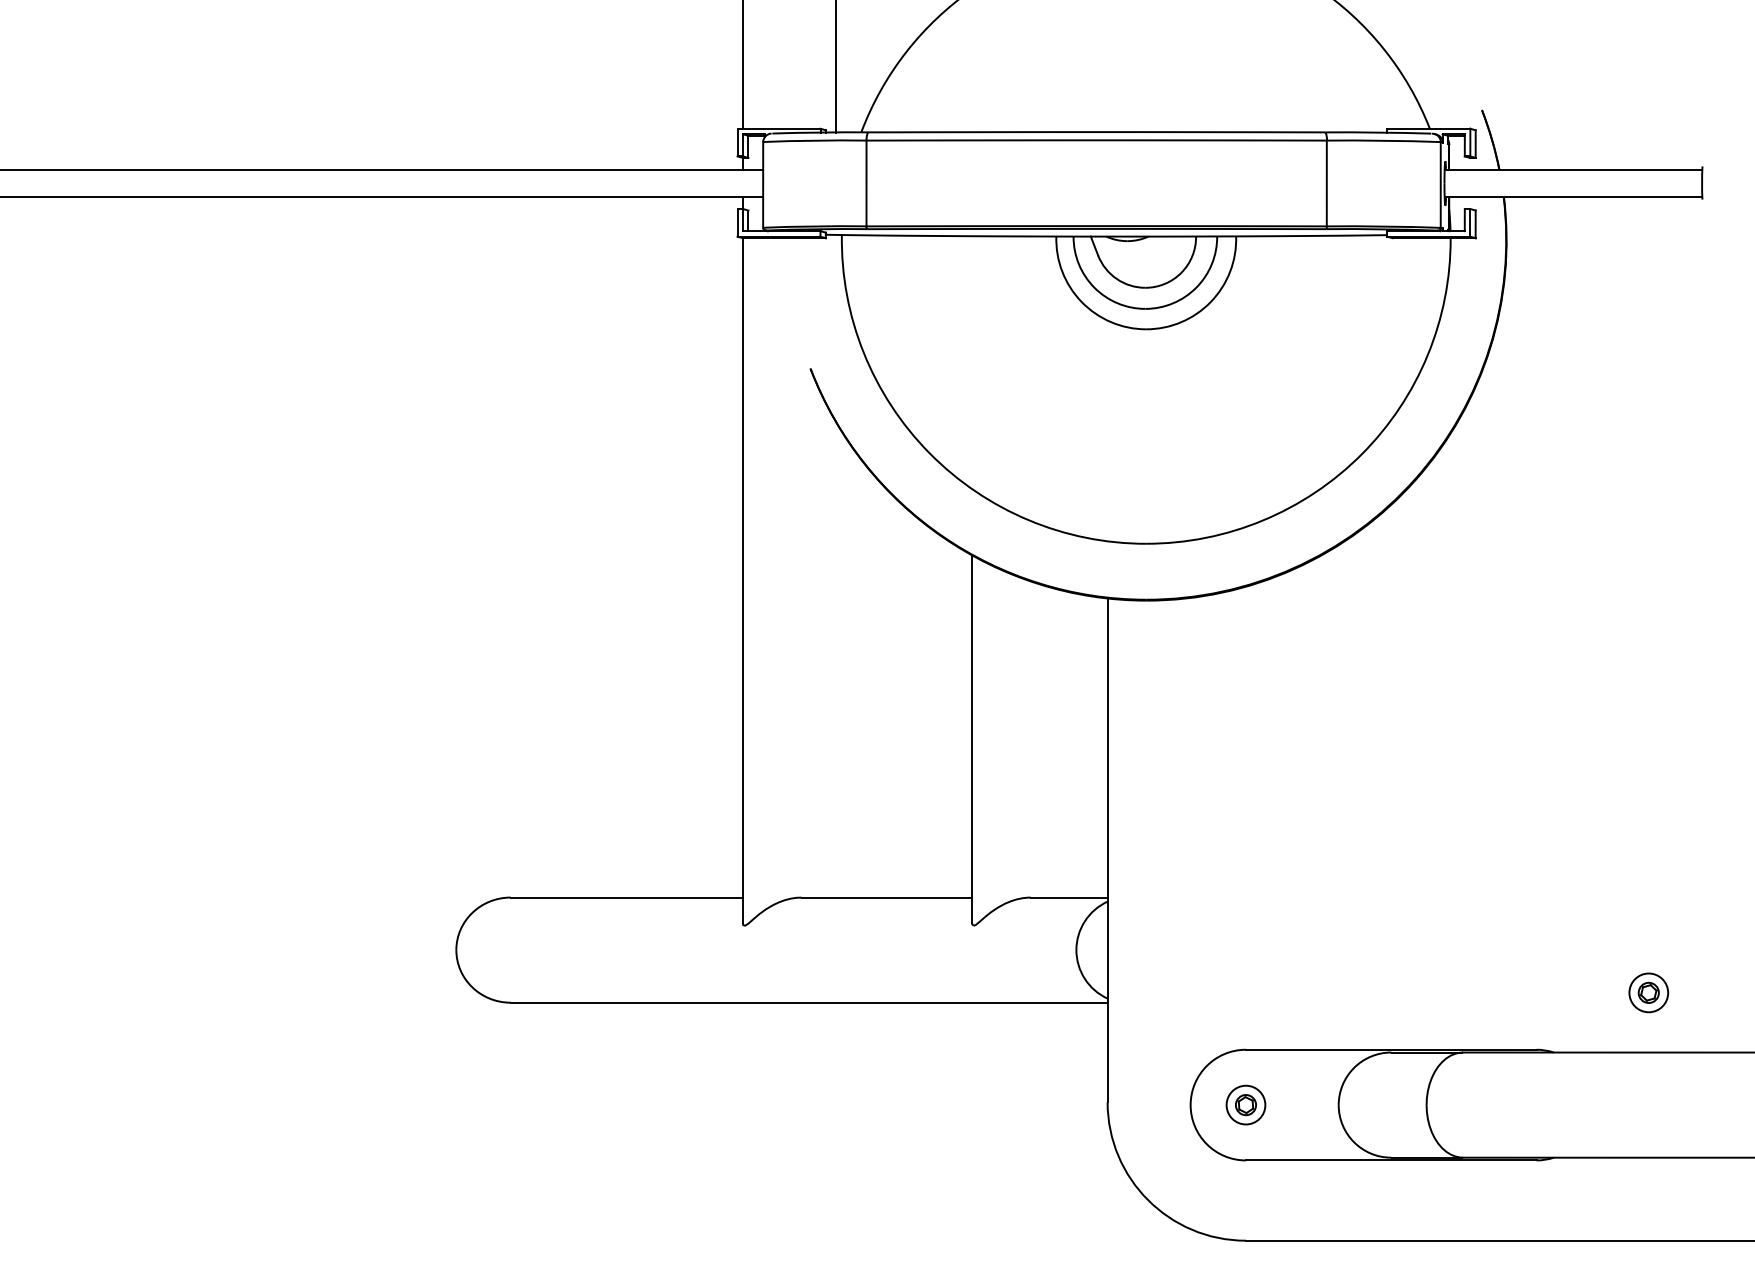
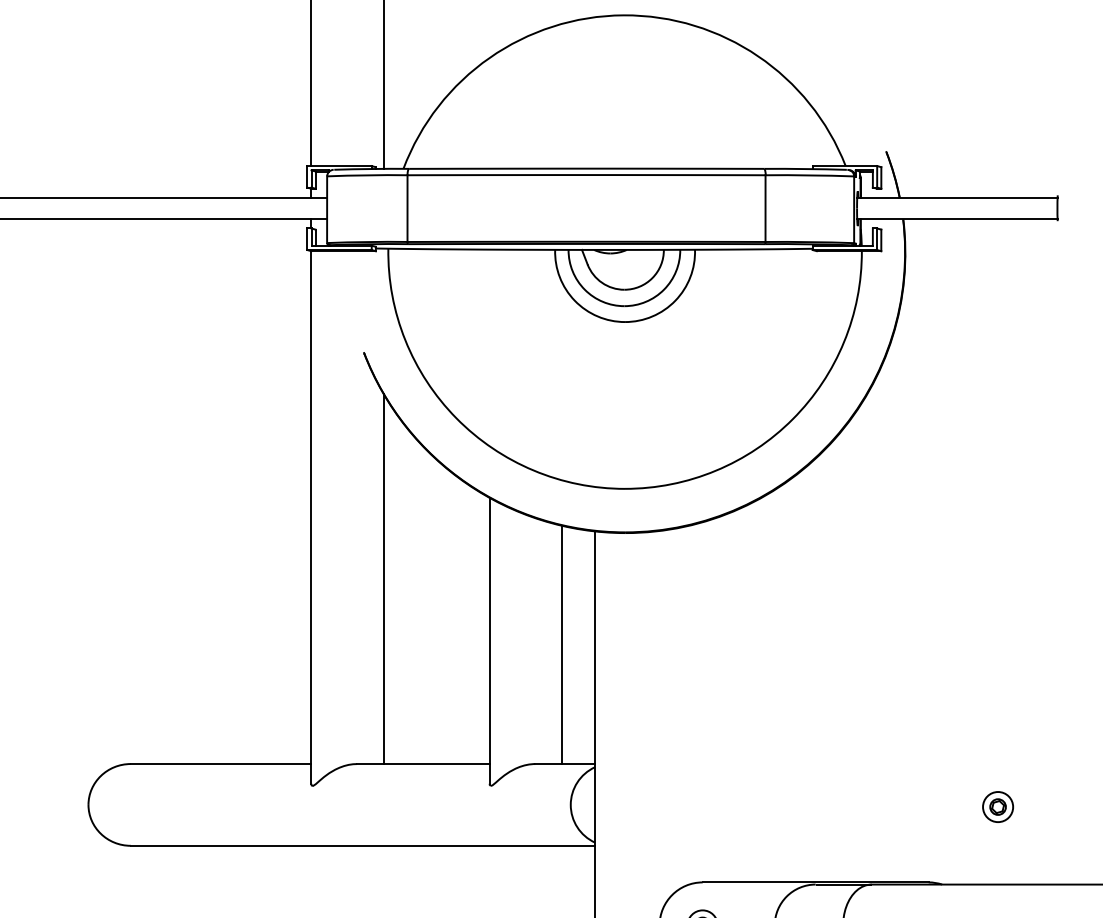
line: (836, 659) -> (384, 578), added
line: (1065, 744) -> (562, 644), added
part: (1648, 992) -> (997, 806), moved

